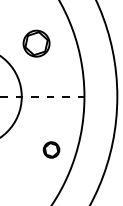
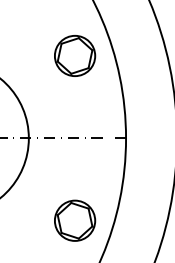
part: (36, 43) -> (74, 55), moved
part: (51, 149) -> (74, 220), size x1.67

